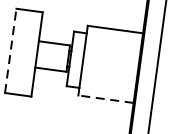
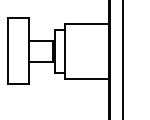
line: (11, 50) -> (8, 50), dashed -> solid
line: (105, 98) -> (86, 78), dashed -> solid

